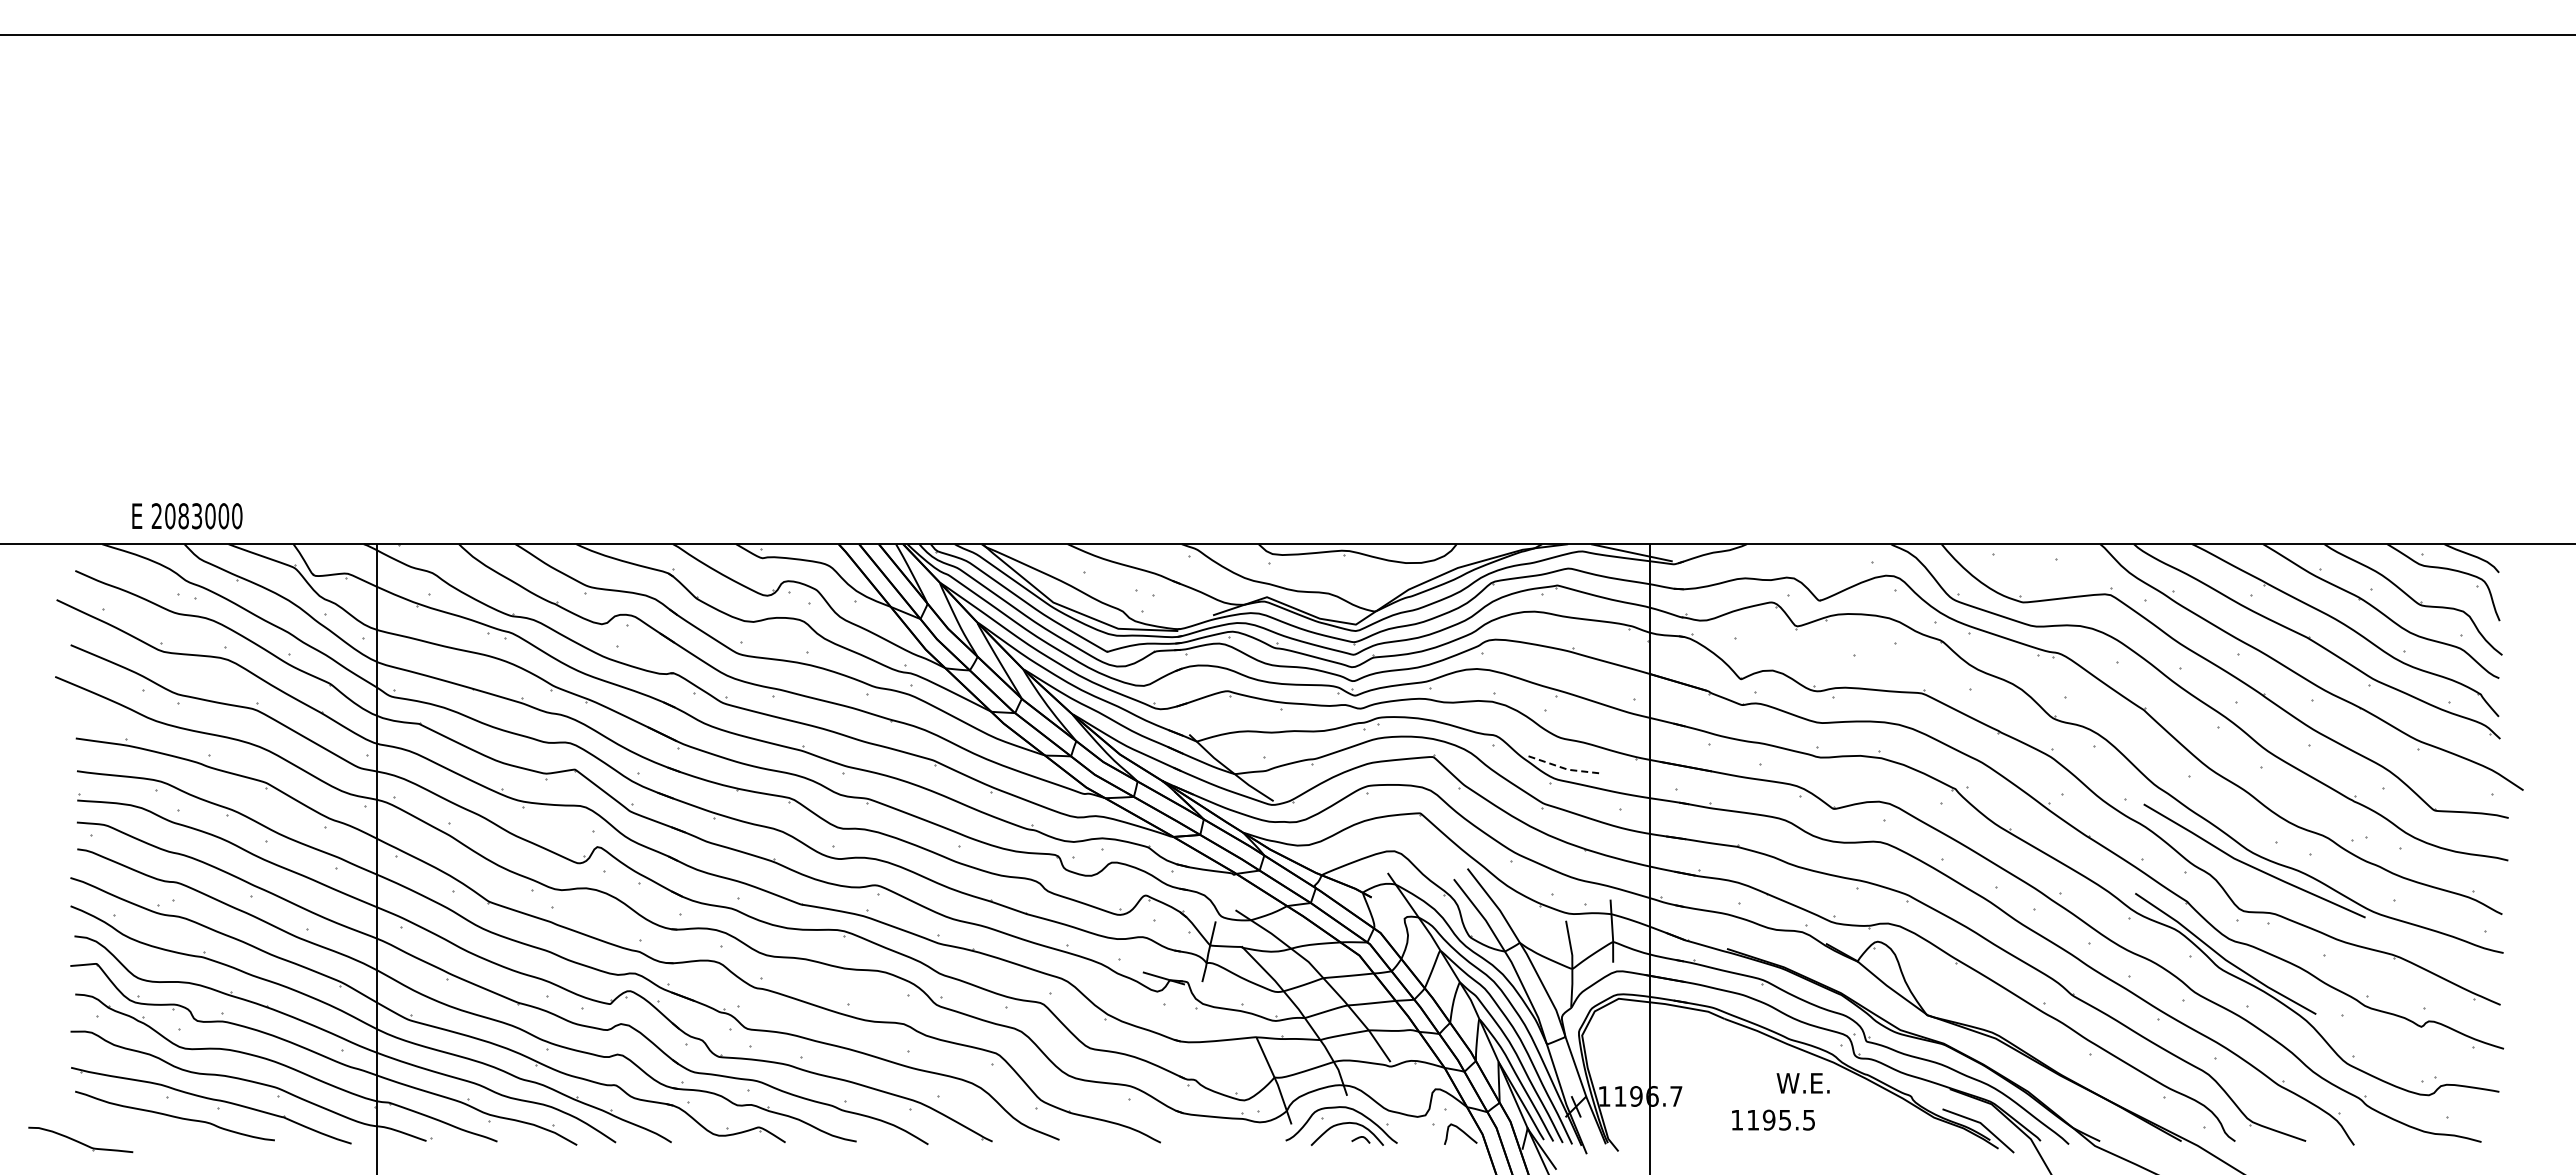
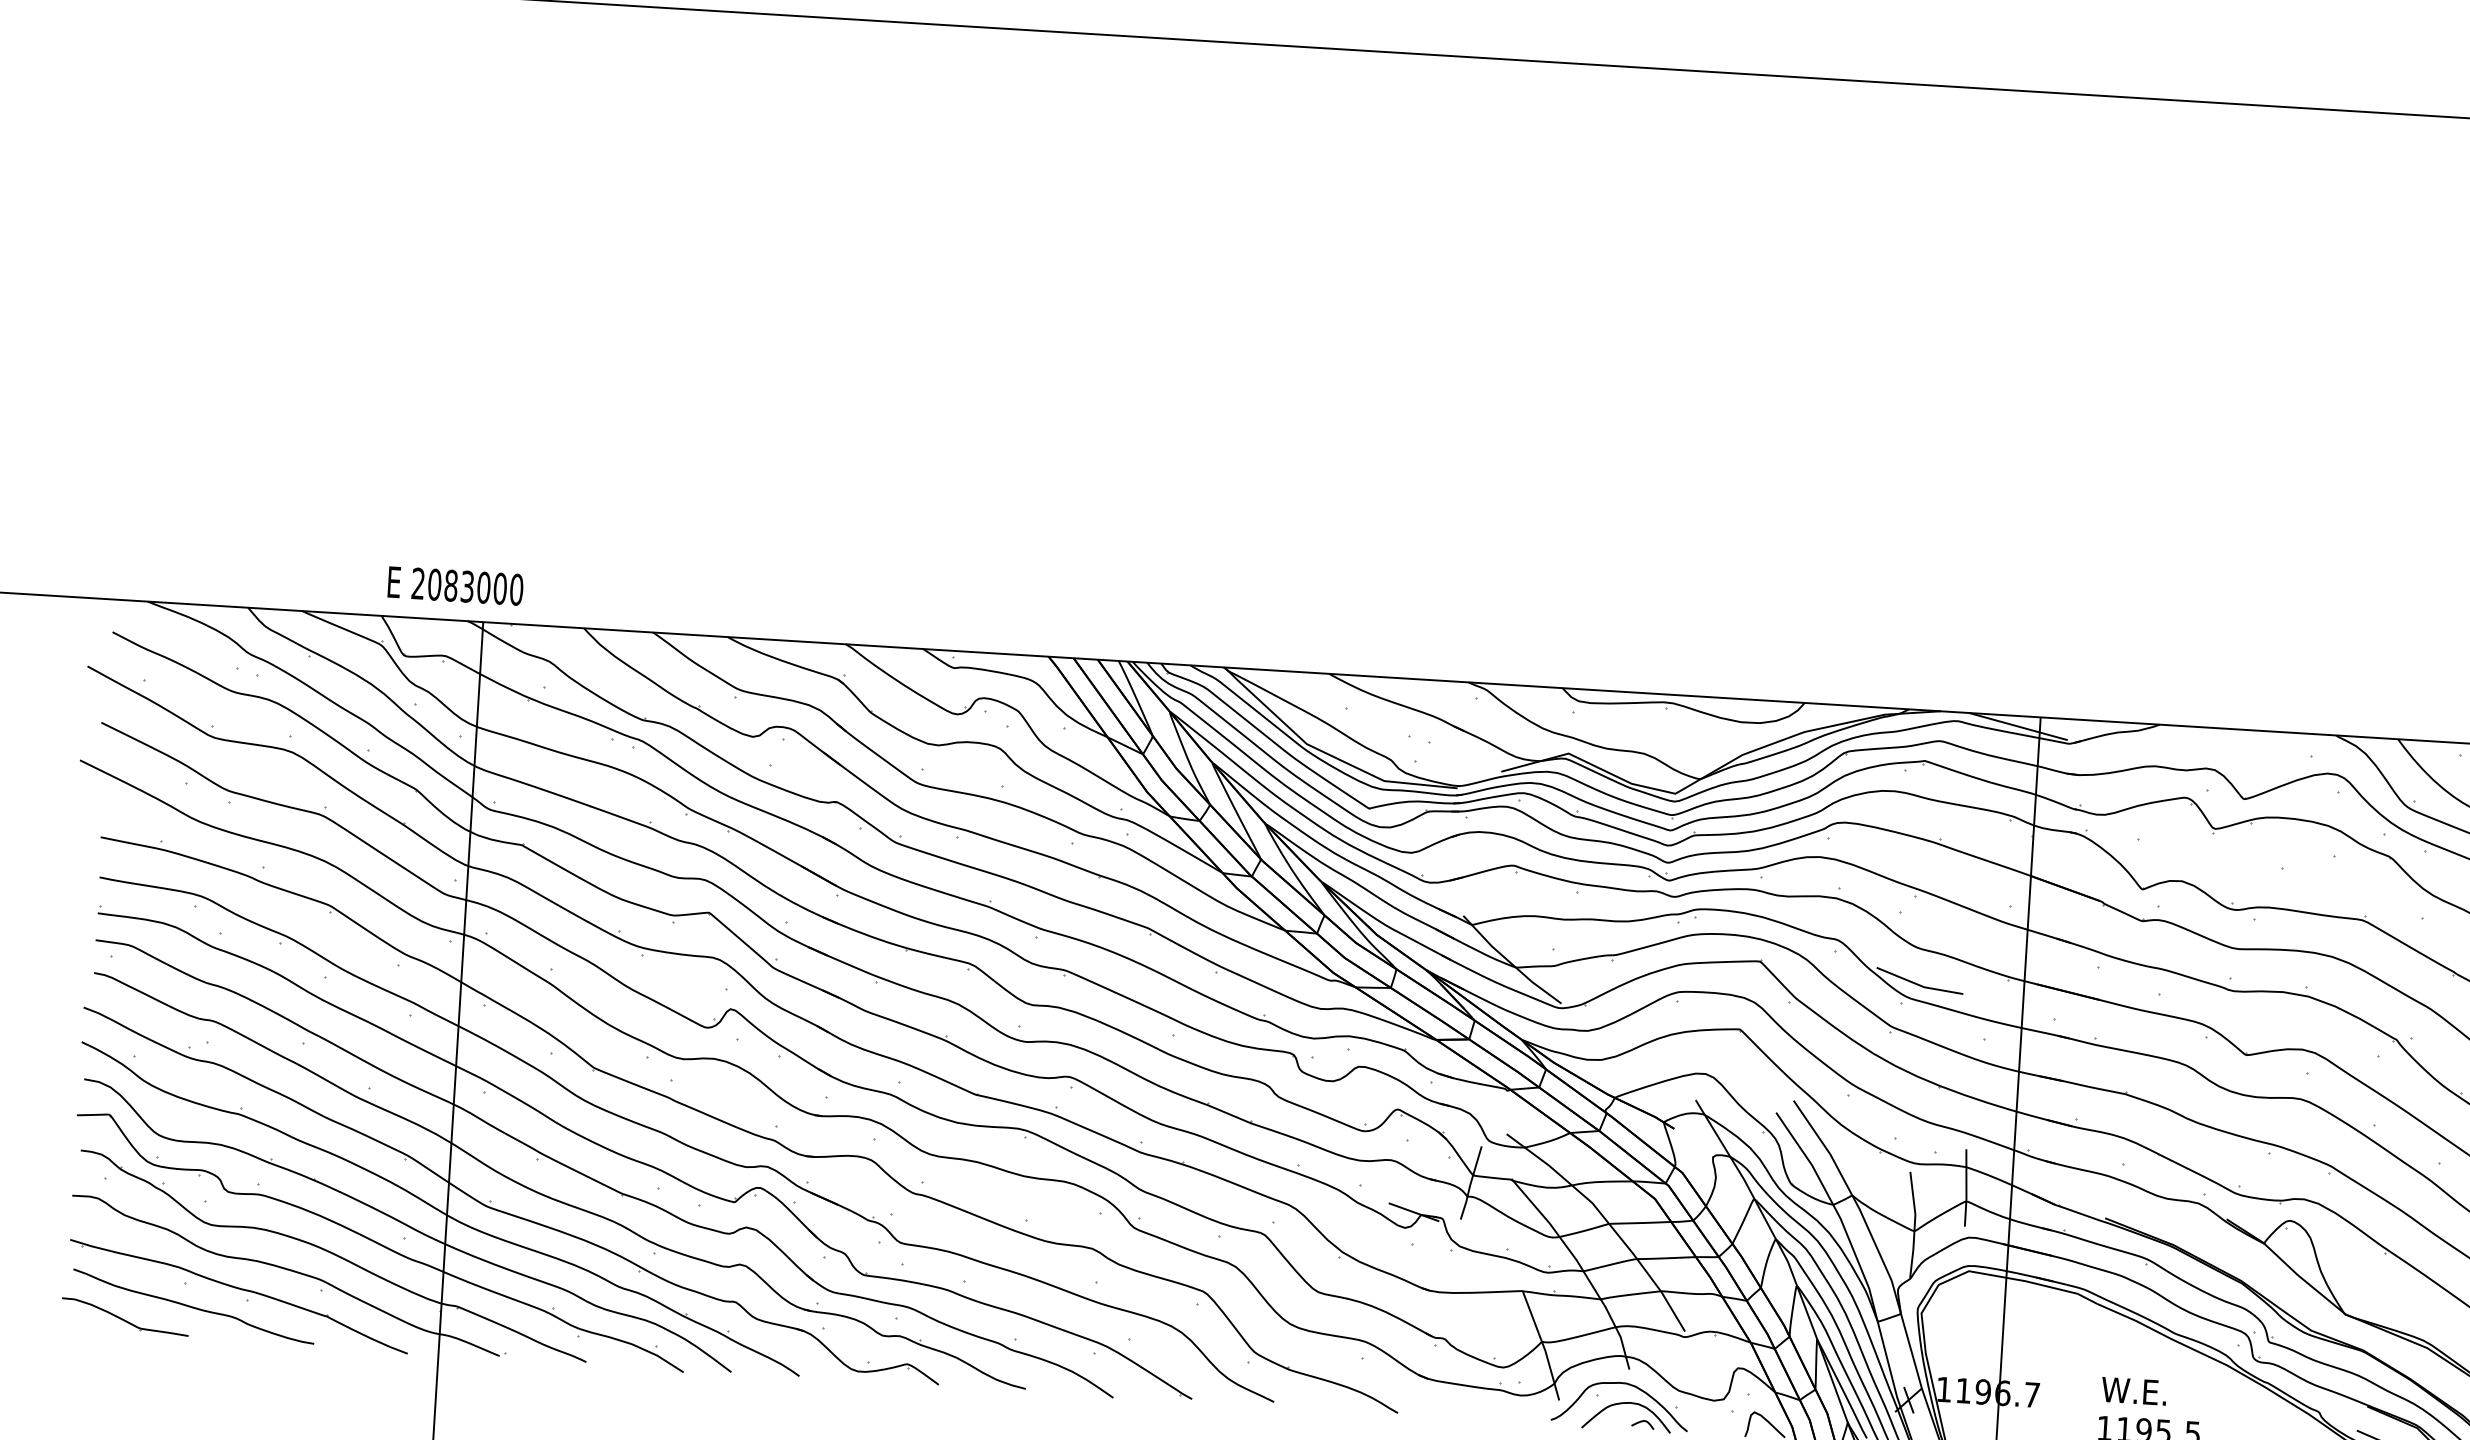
text: (187, 516) -> (455, 586), moved
line: (1564, 768) -> (1919, 985), dashed -> solid
text: (1802, 1083) -> (2133, 1391), moved
part: (80, 1139) -> (124, 1316), moved

